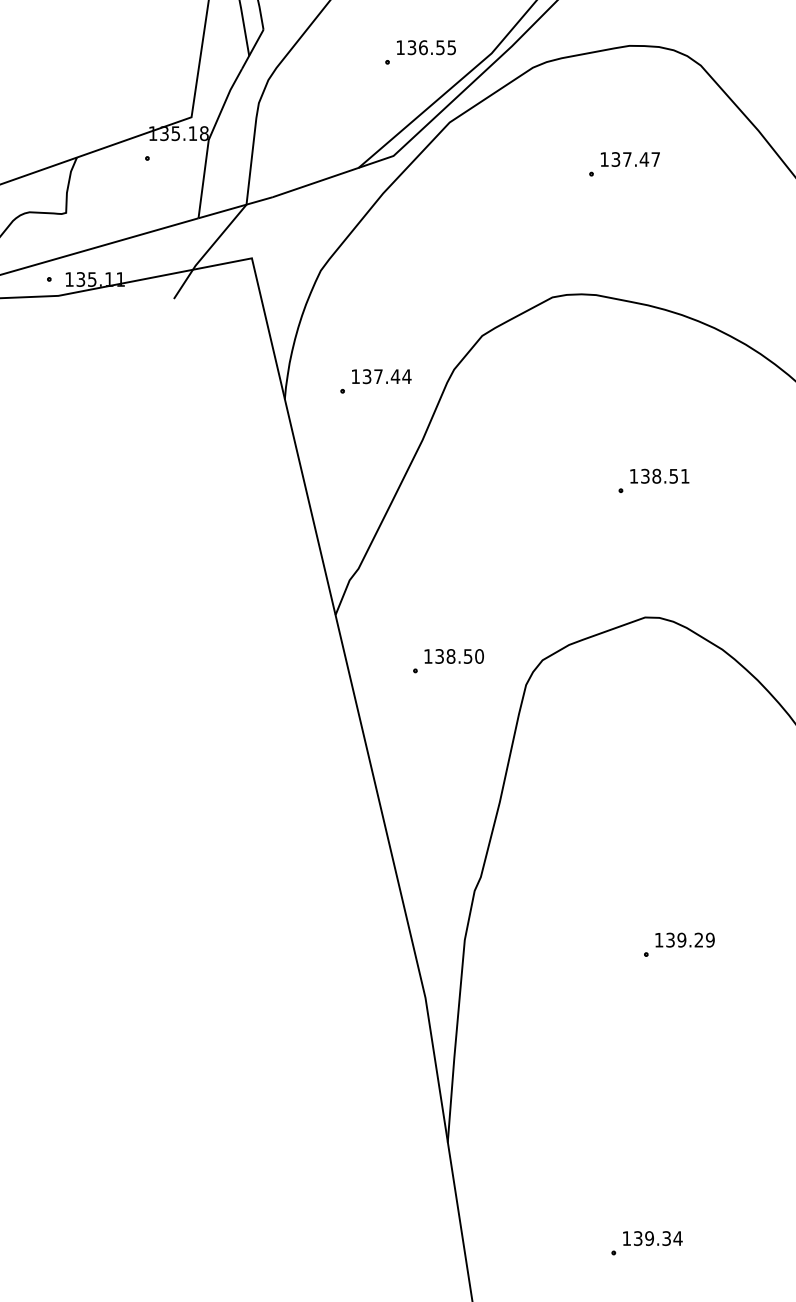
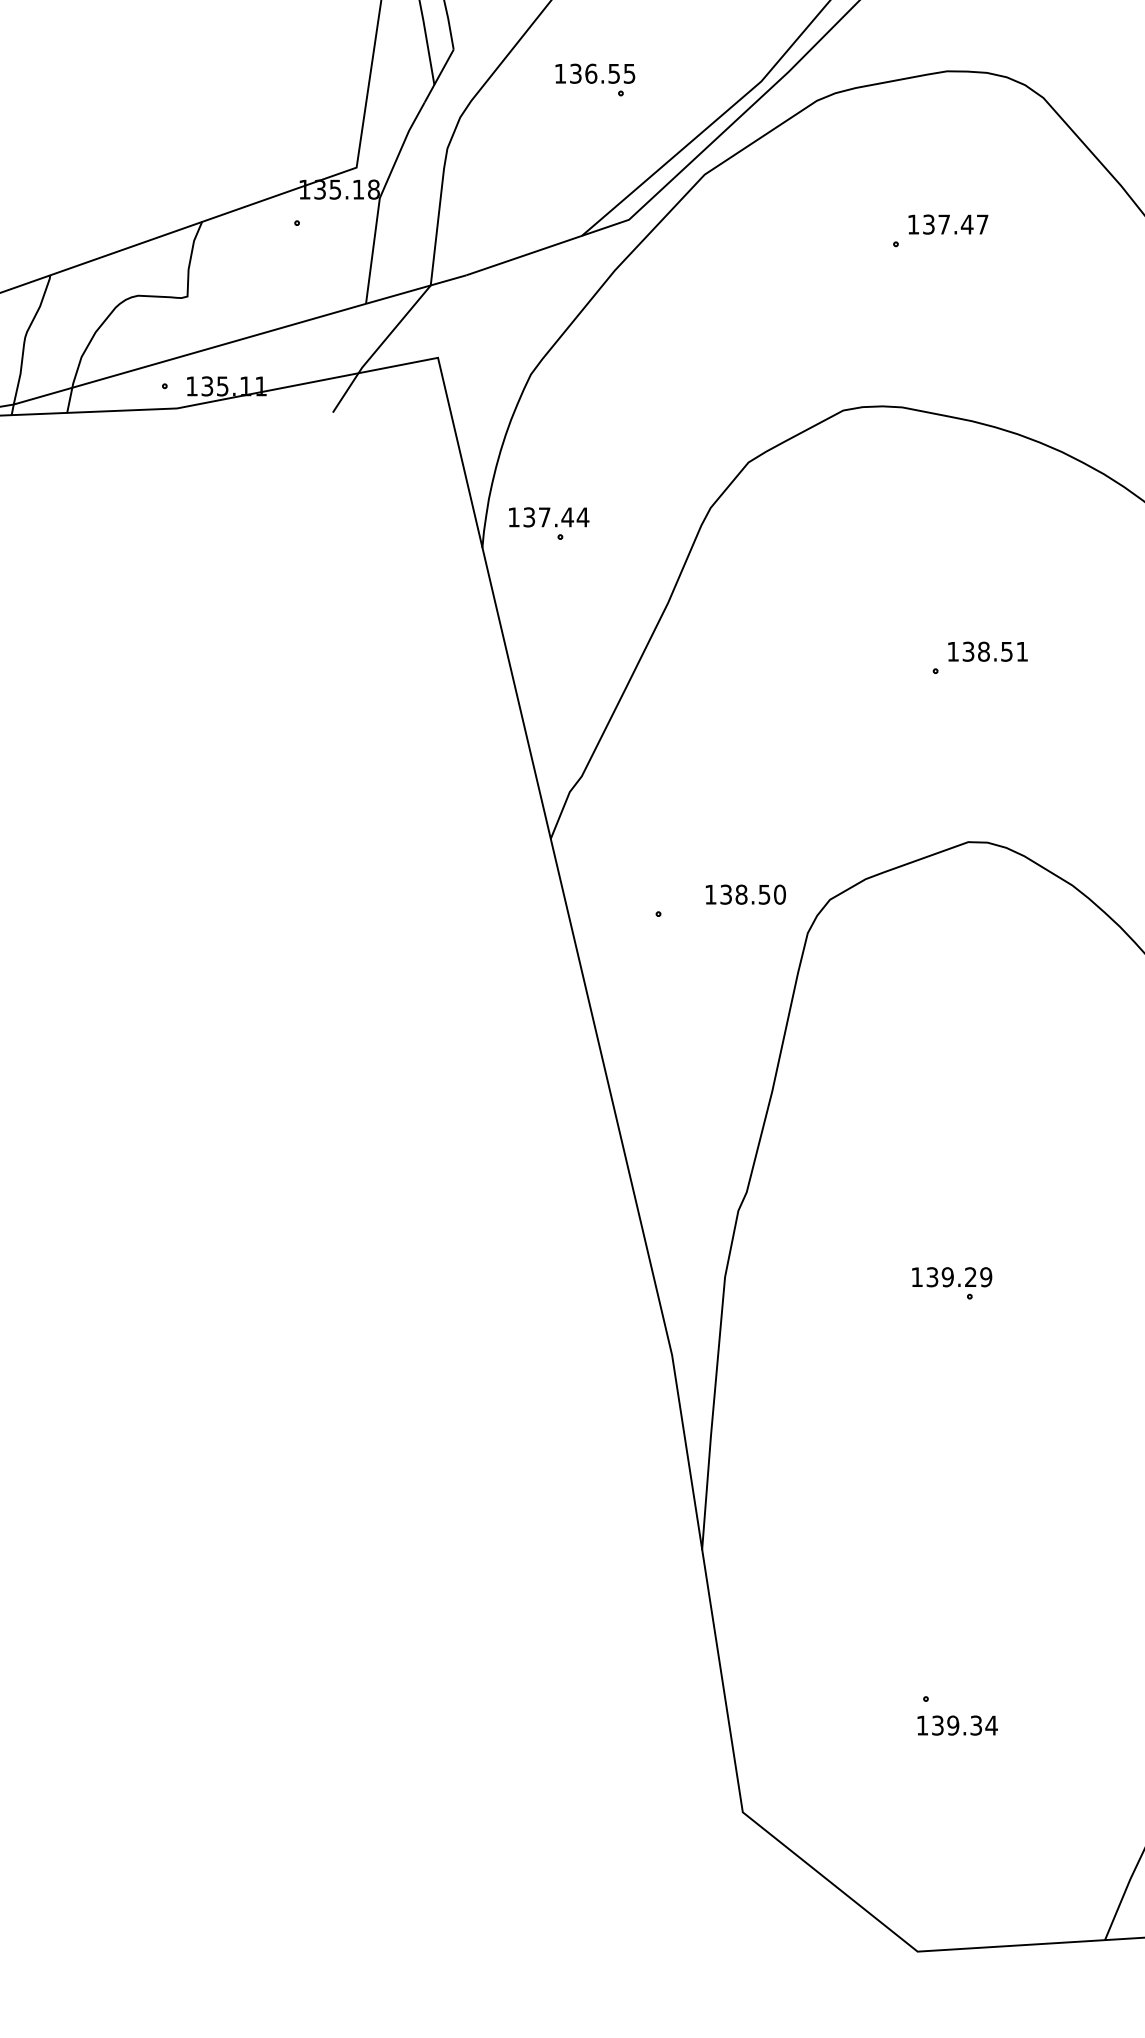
text: (426, 47) -> (595, 73), moved
text: (382, 376) -> (549, 517), moved
text: (453, 656) -> (745, 894), moved
text: (685, 940) -> (952, 1277), moved
text: (652, 1238) -> (957, 1725), moved

